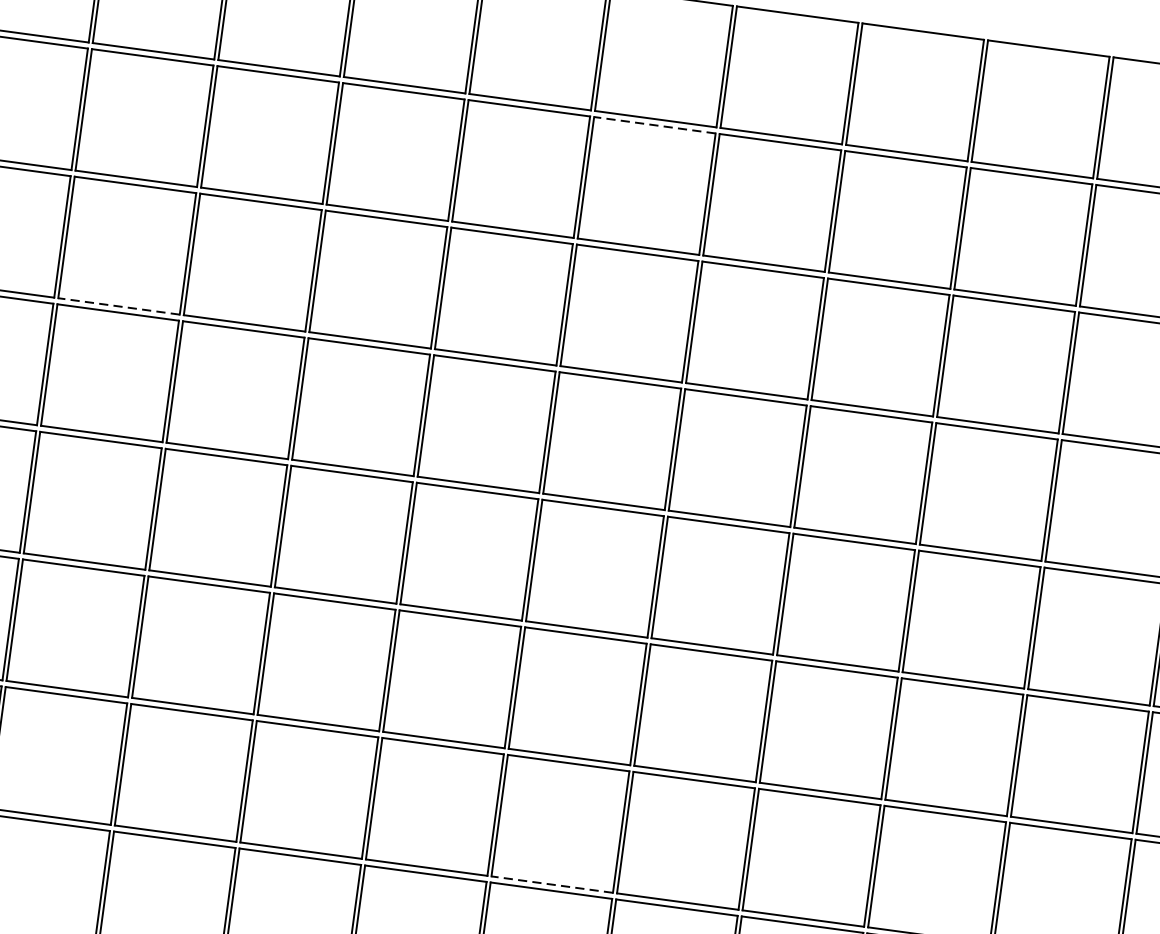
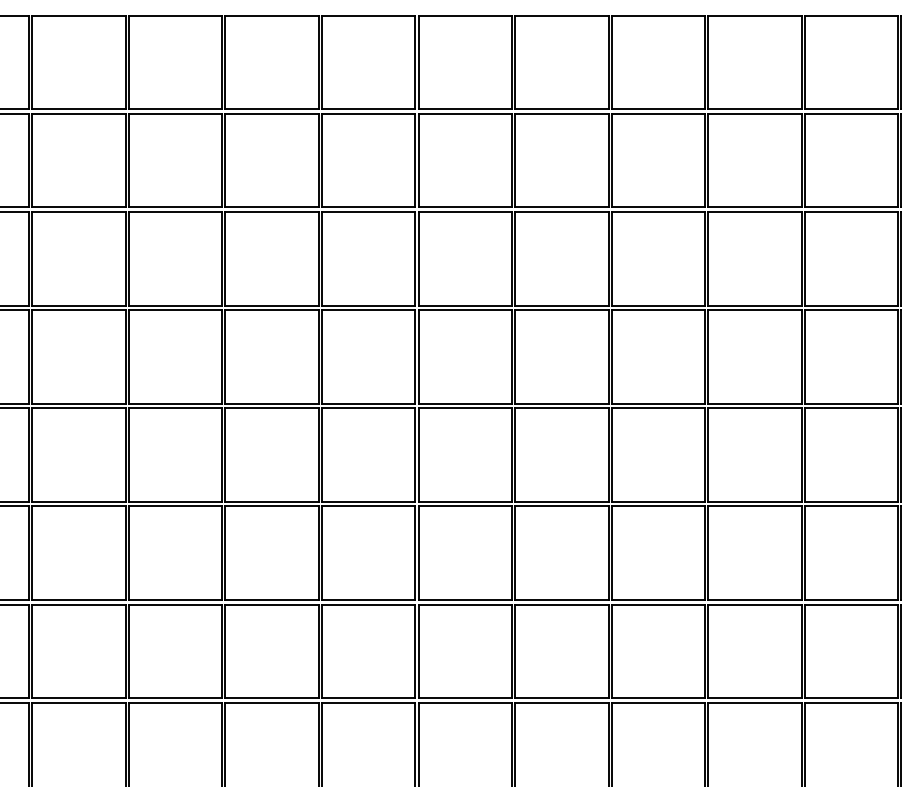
line: (655, 125) -> (465, 114), dashed -> solid
line: (119, 306) -> (79, 305), dashed -> solid
line: (552, 885) -> (465, 698), dashed -> solid

